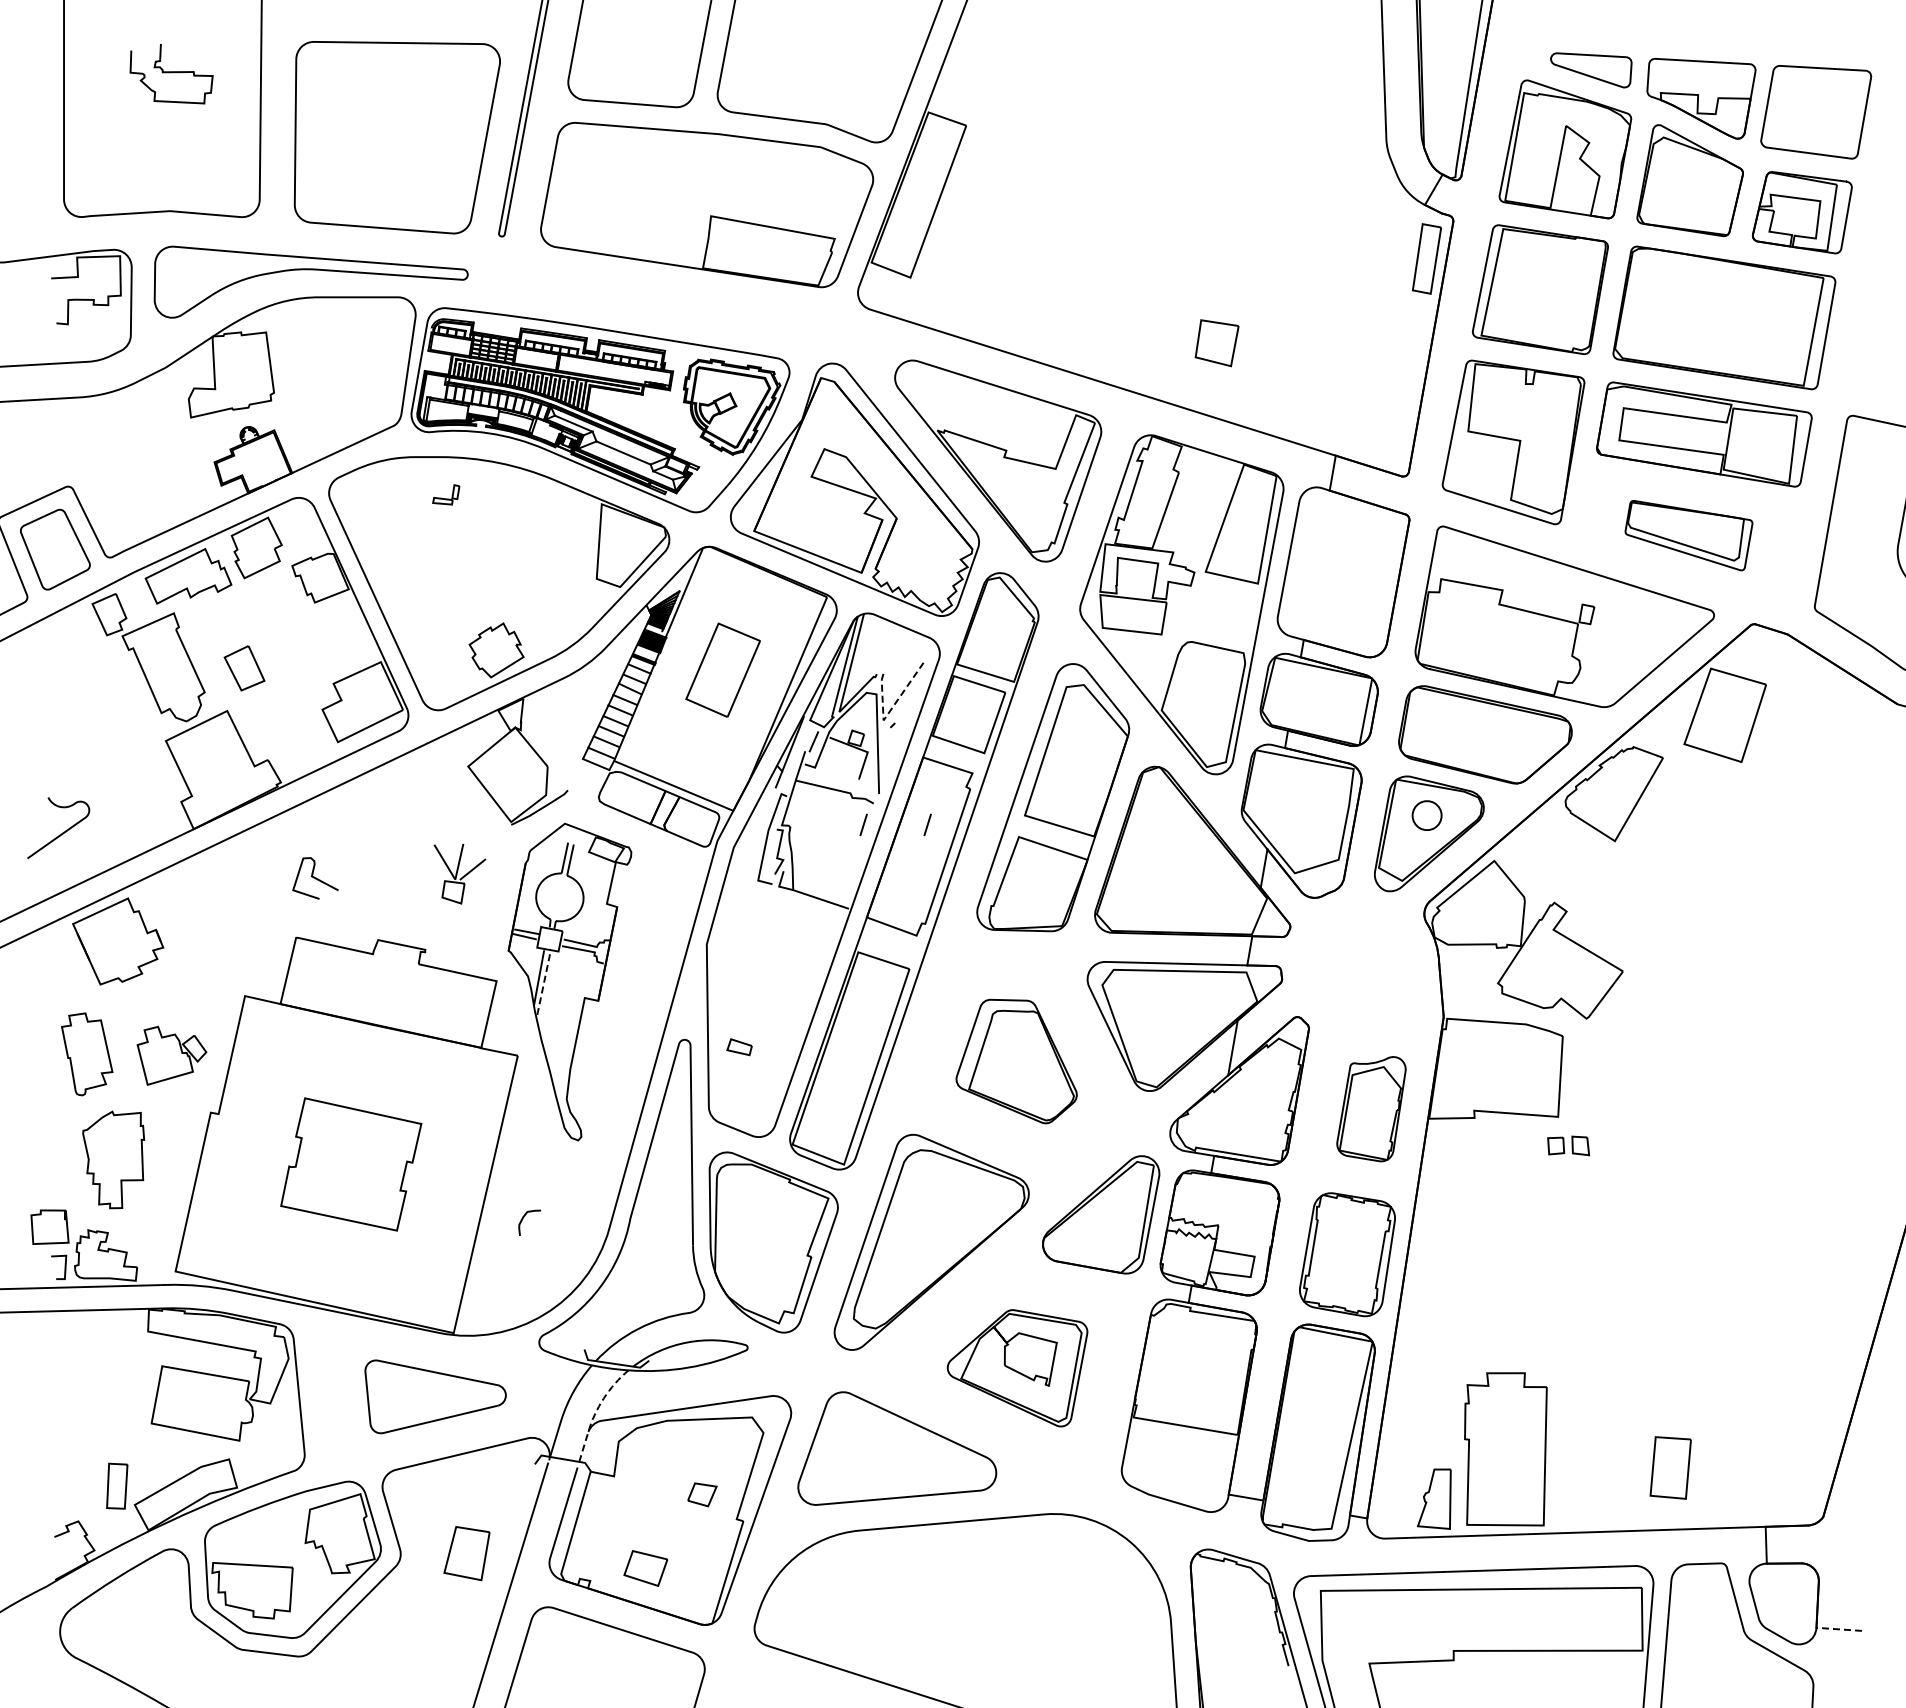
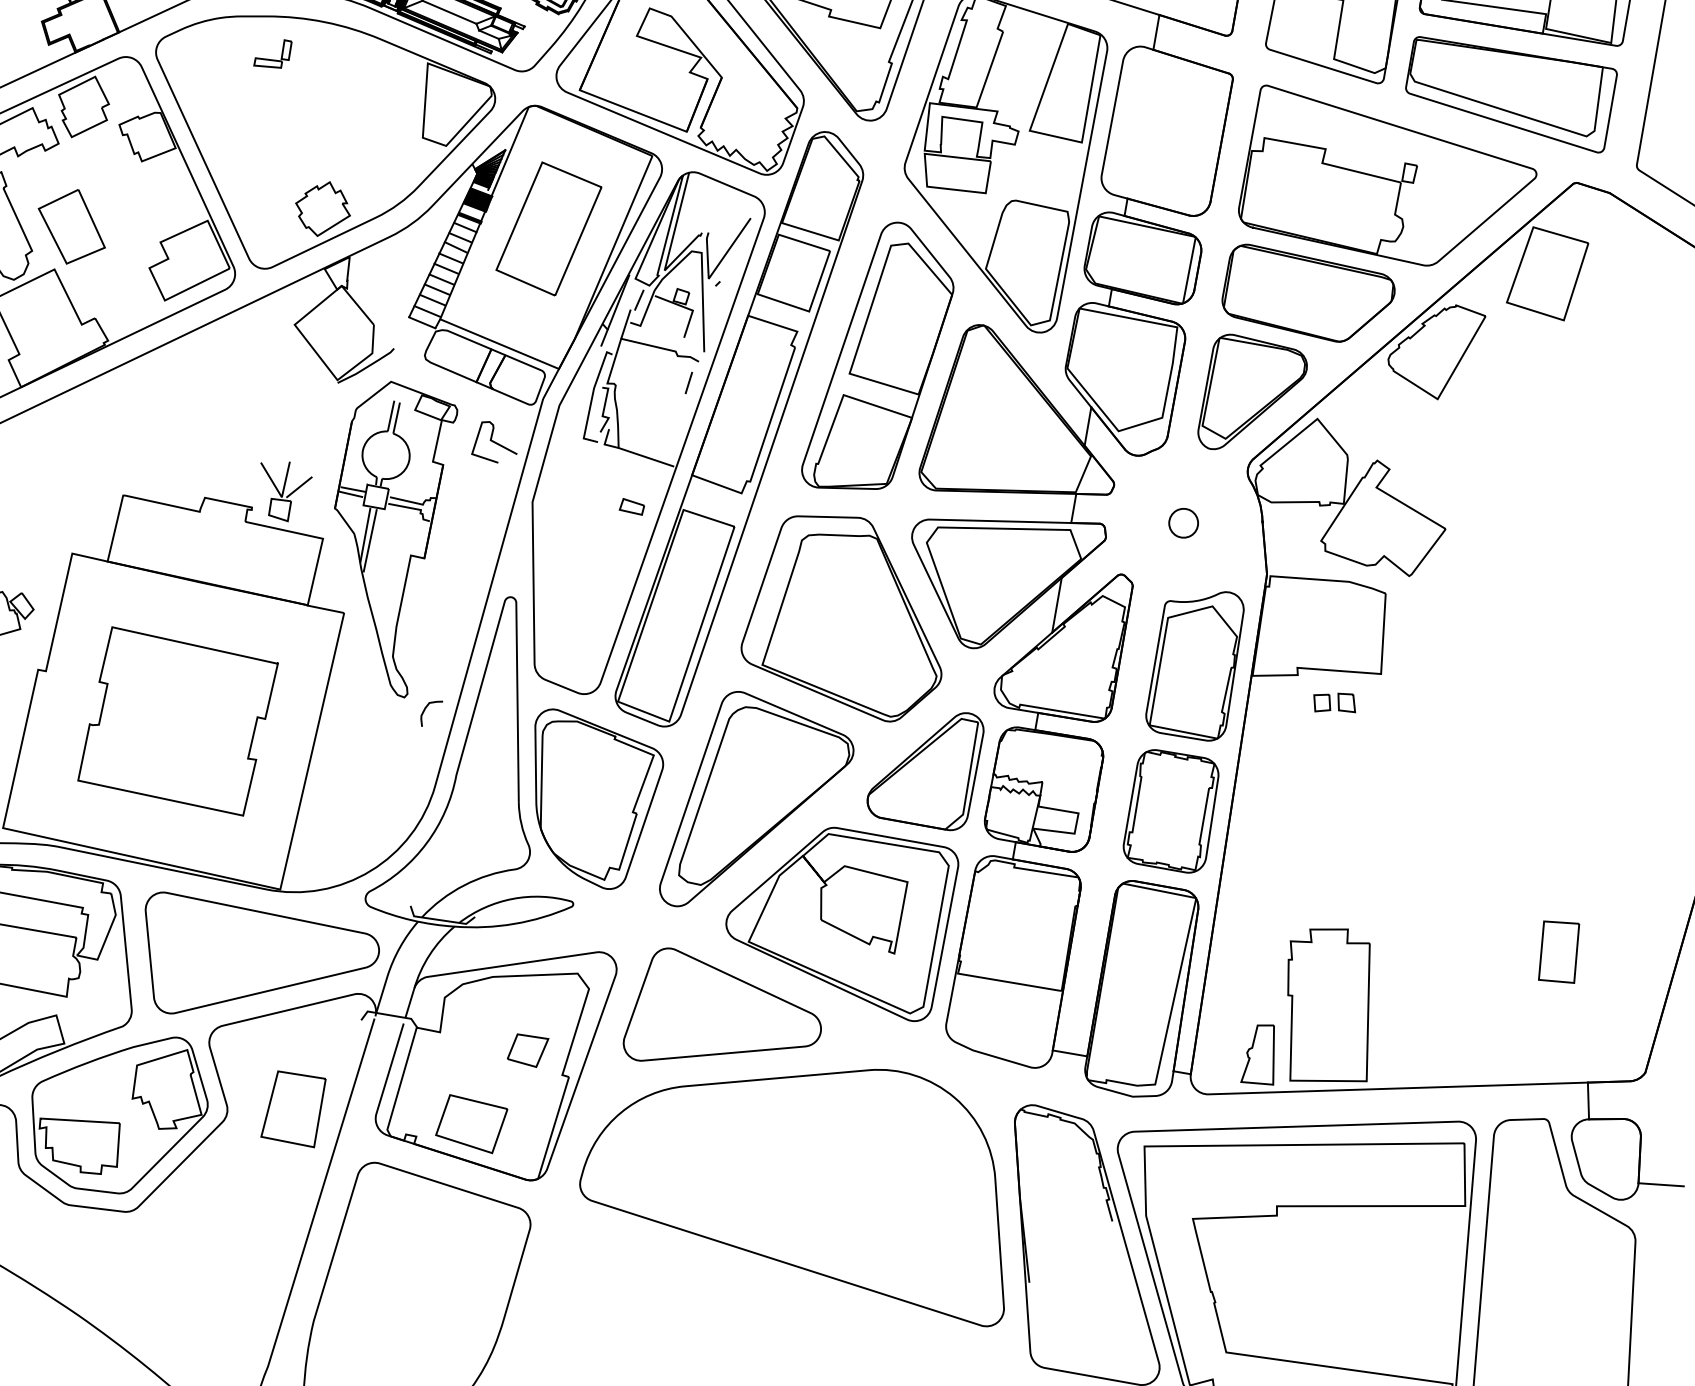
part: (445, 494) -> (272, 53), size x1.43
part: (1688, 535) -> (1510, 94), size x1.67
part: (244, 668) -> (71, 227), size x1.67
part: (722, 669) -> (548, 228), size x1.43
line: (890, 709) -> (715, 267), dashed -> solid
part: (1426, 815) -> (1183, 523), moved
line: (927, 824) -> (752, 382), removed
part: (459, 873) -> (286, 491), moved
curve: (315, 878) -> (494, 442), moved
line: (544, 982) -> (370, 540), dashed -> solid
part: (739, 1047) -> (631, 507), moved
part: (1016, 1061) -> (841, 618), size x1.67
part: (1371, 1108) -> (1195, 665), size x1.43
part: (1568, 1145) -> (1334, 702), moved
part: (351, 1164) -> (178, 721), size x1.43
curve: (523, 1219) -> (425, 710), moved
part: (1017, 1368) -> (842, 924), size x1.67
part: (435, 1396) -> (262, 952), size x1.67
line: (596, 1410) -> (422, 966), dashed -> solid
part: (1670, 1467) -> (1558, 951), moved
part: (702, 1494) -> (528, 1050), size x1.43
part: (466, 1553) -> (293, 1109), size x1.43
part: (645, 1568) -> (471, 1124), size x1.67
line: (1839, 1629) -> (1661, 1184), dashed -> solid

